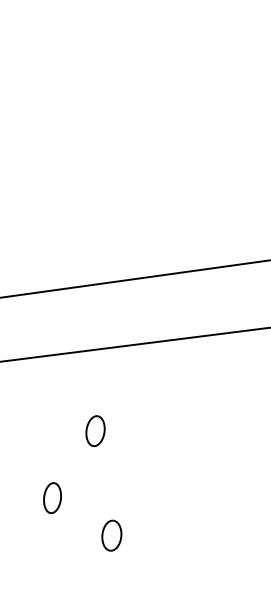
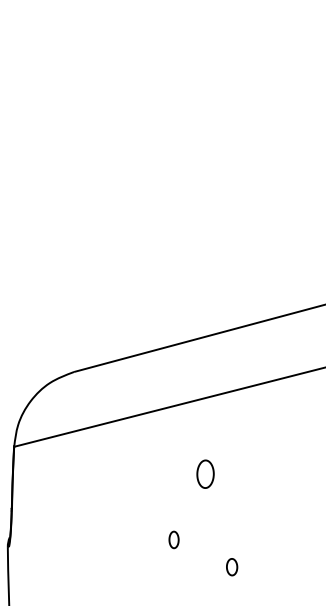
part: (51, 497) -> (173, 539), size x0.6
part: (111, 534) -> (231, 566), size x0.6

